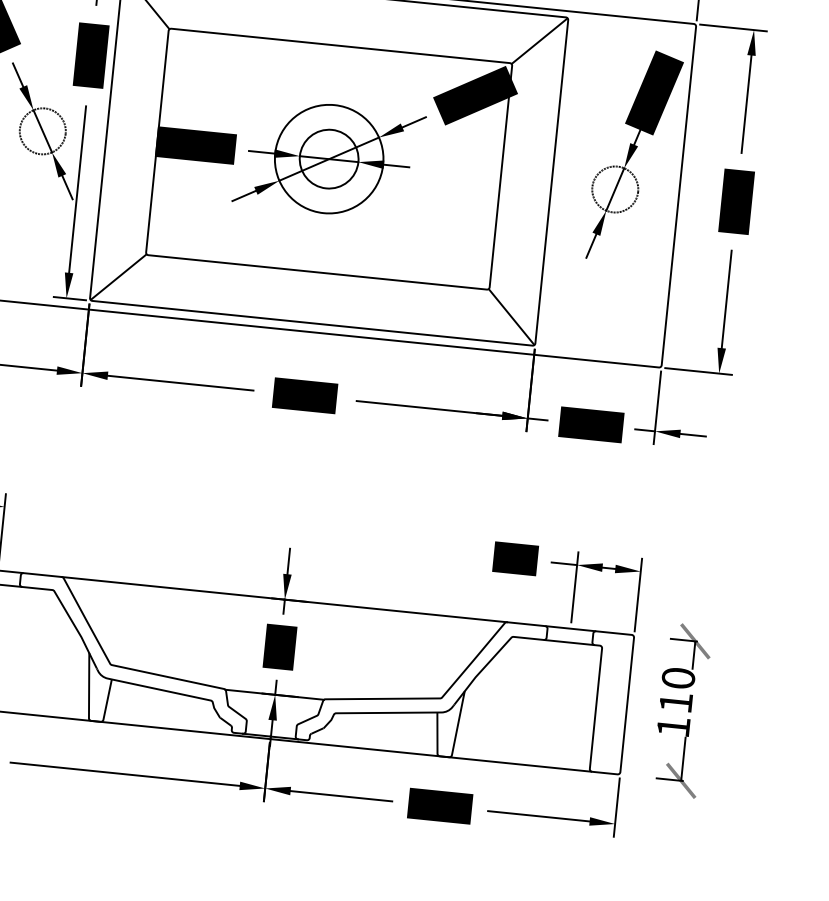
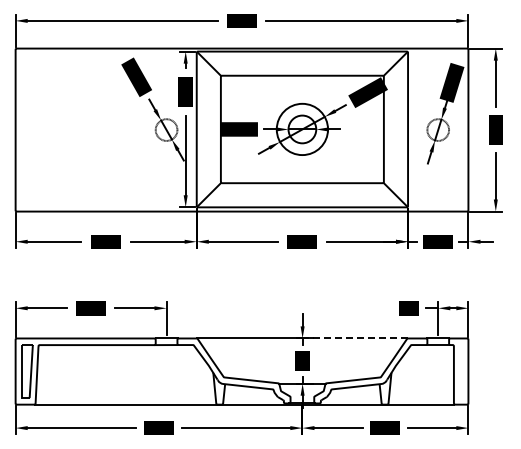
line: (396, 611) -> (355, 338), solid -> dashed
part: (680, 710) -> (493, 371), removed

